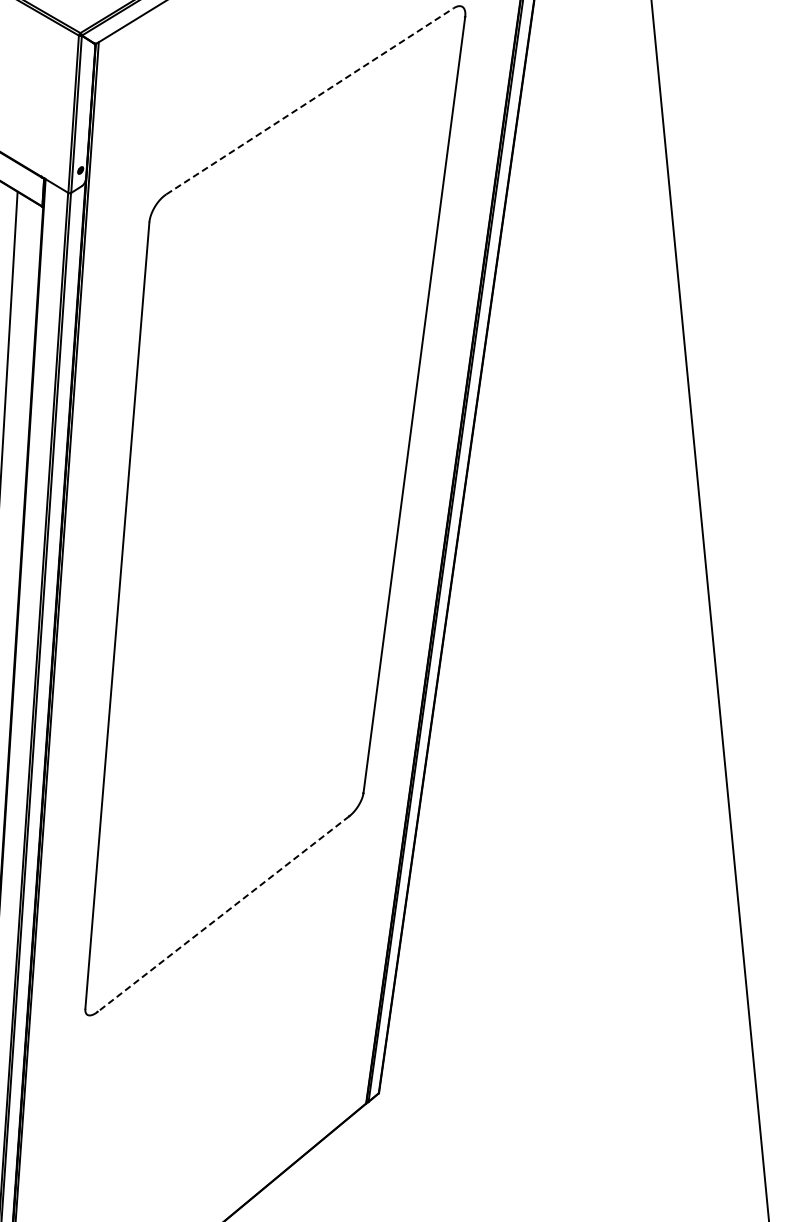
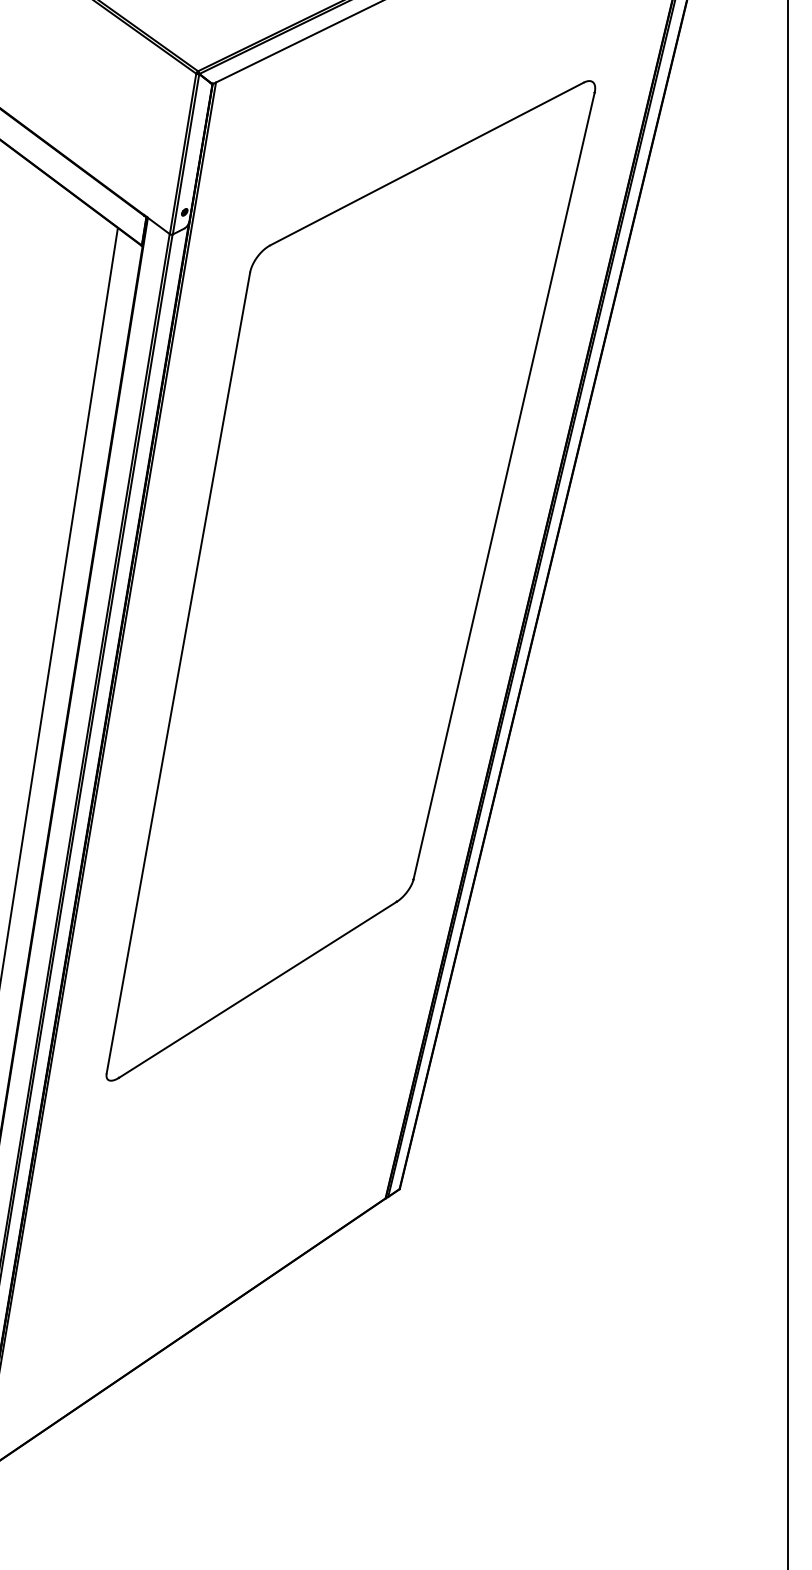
line: (309, 101) -> (426, 164), dashed -> solid
line: (223, 914) -> (257, 990), dashed -> solid

